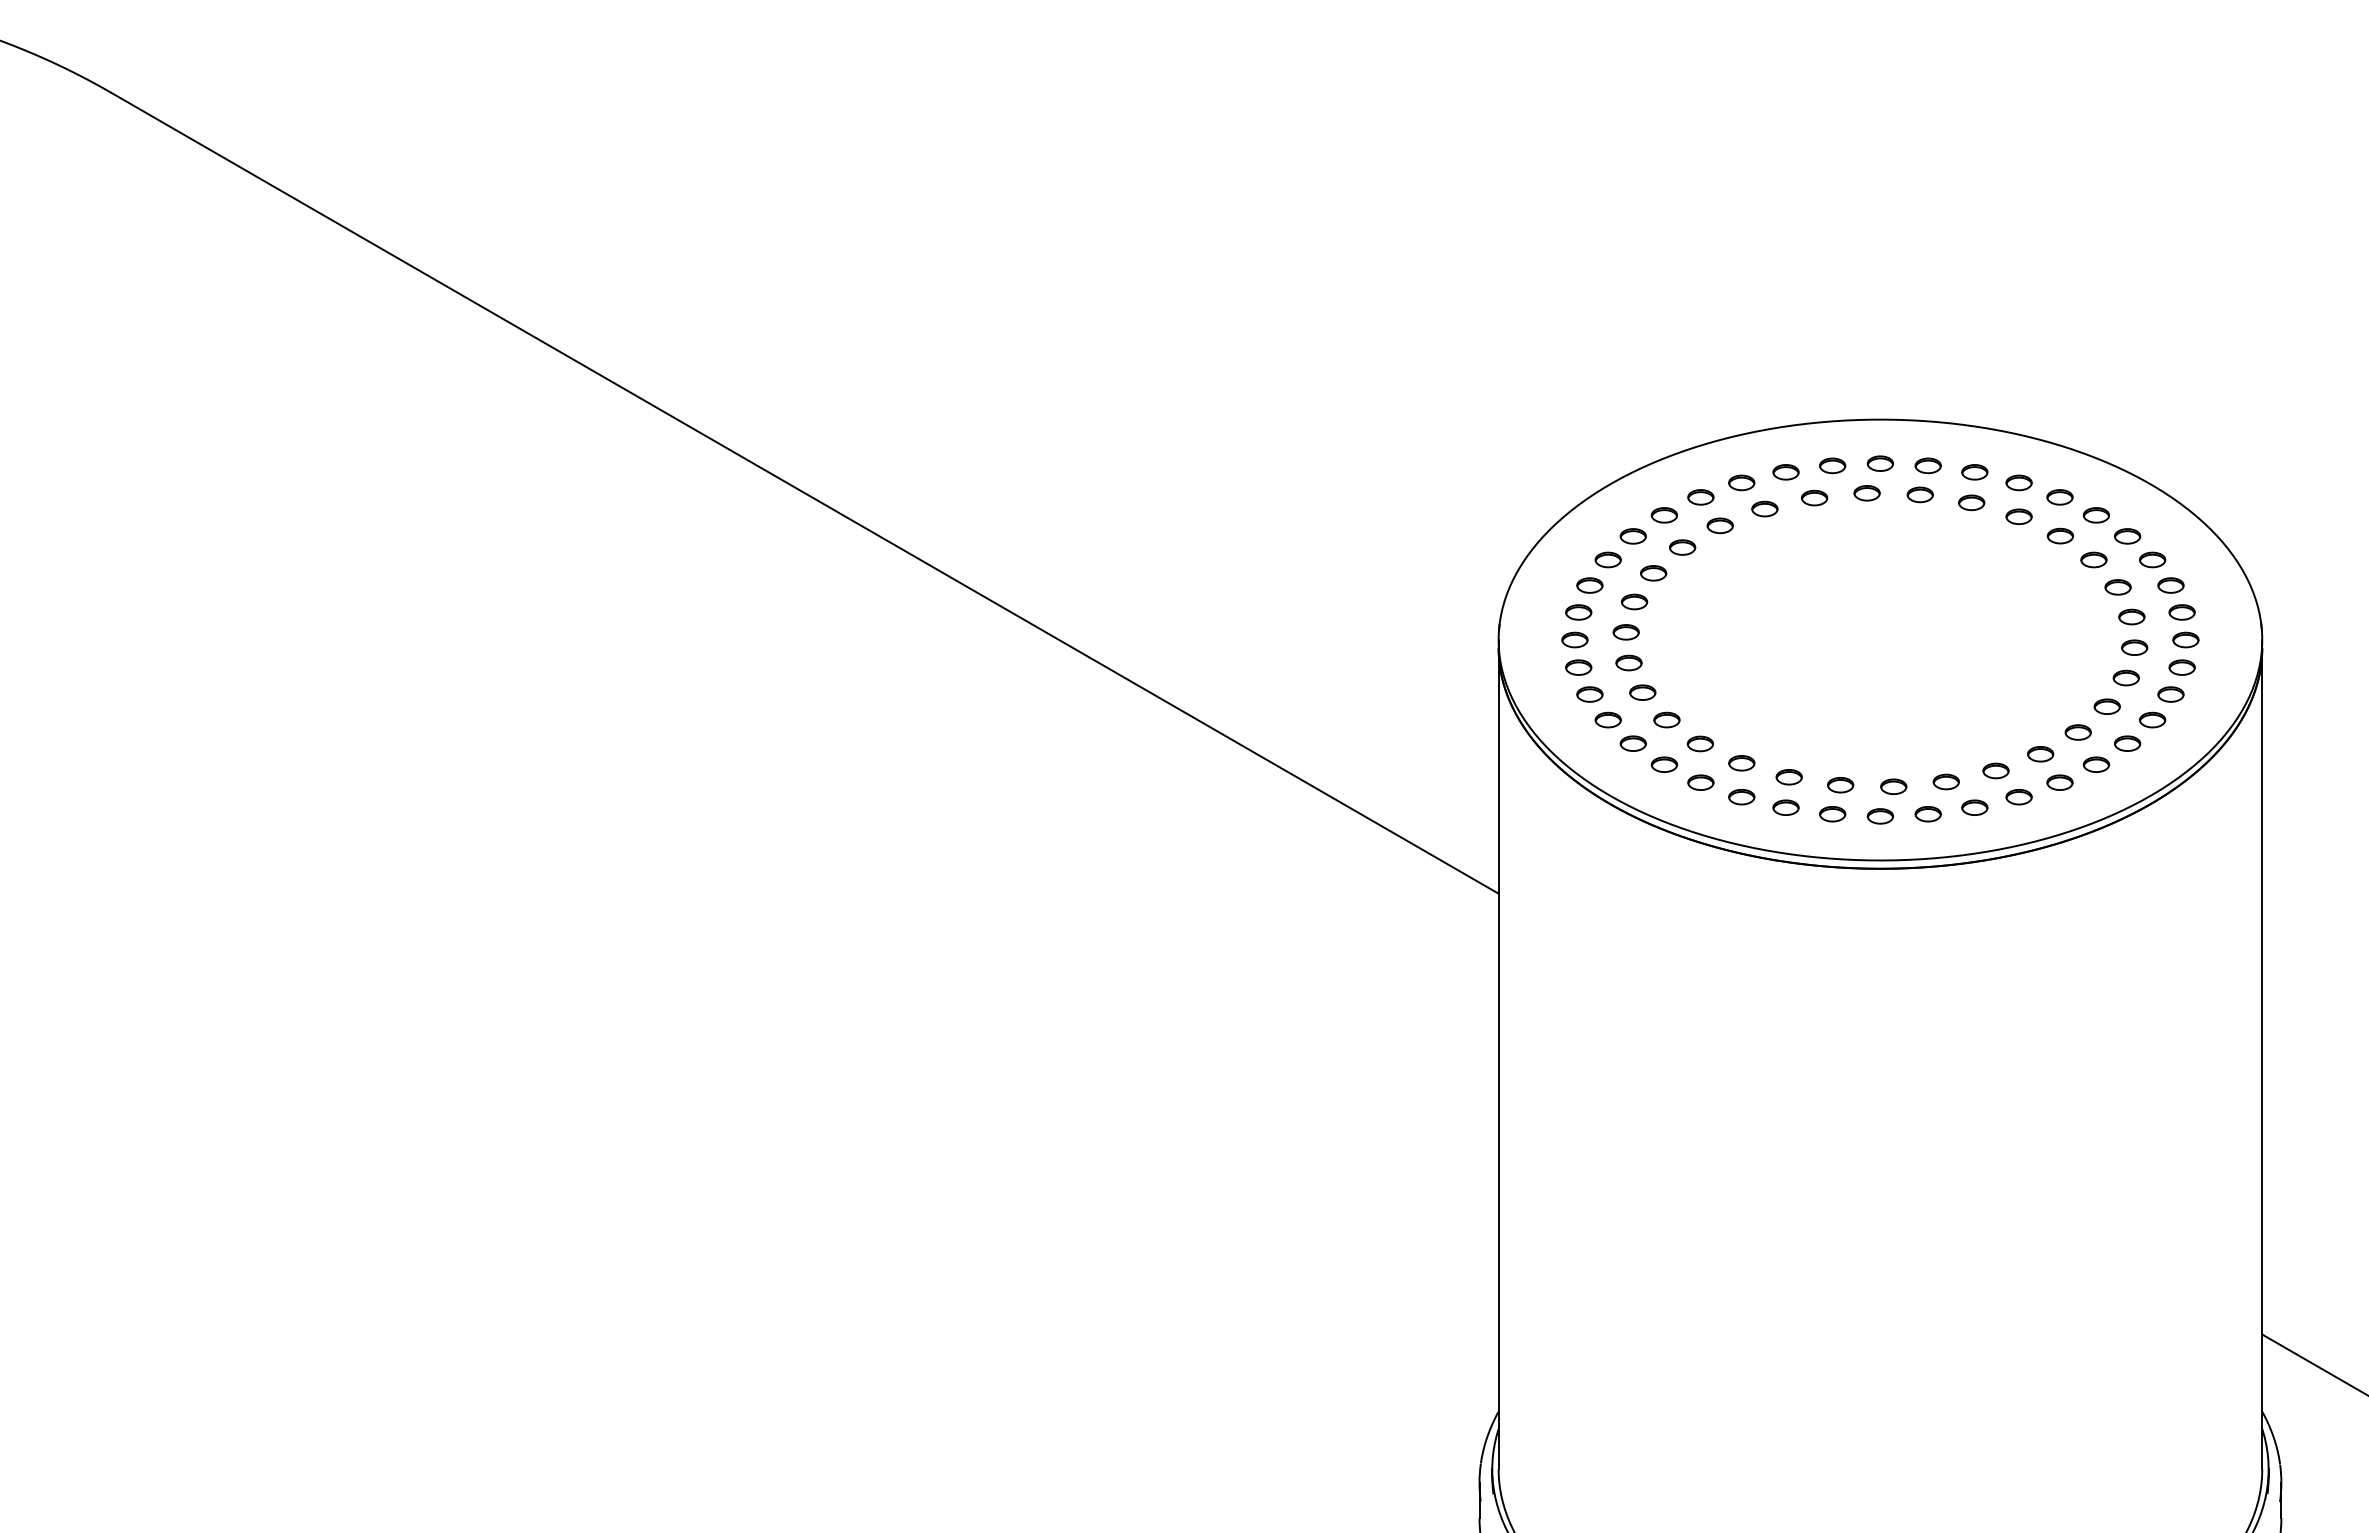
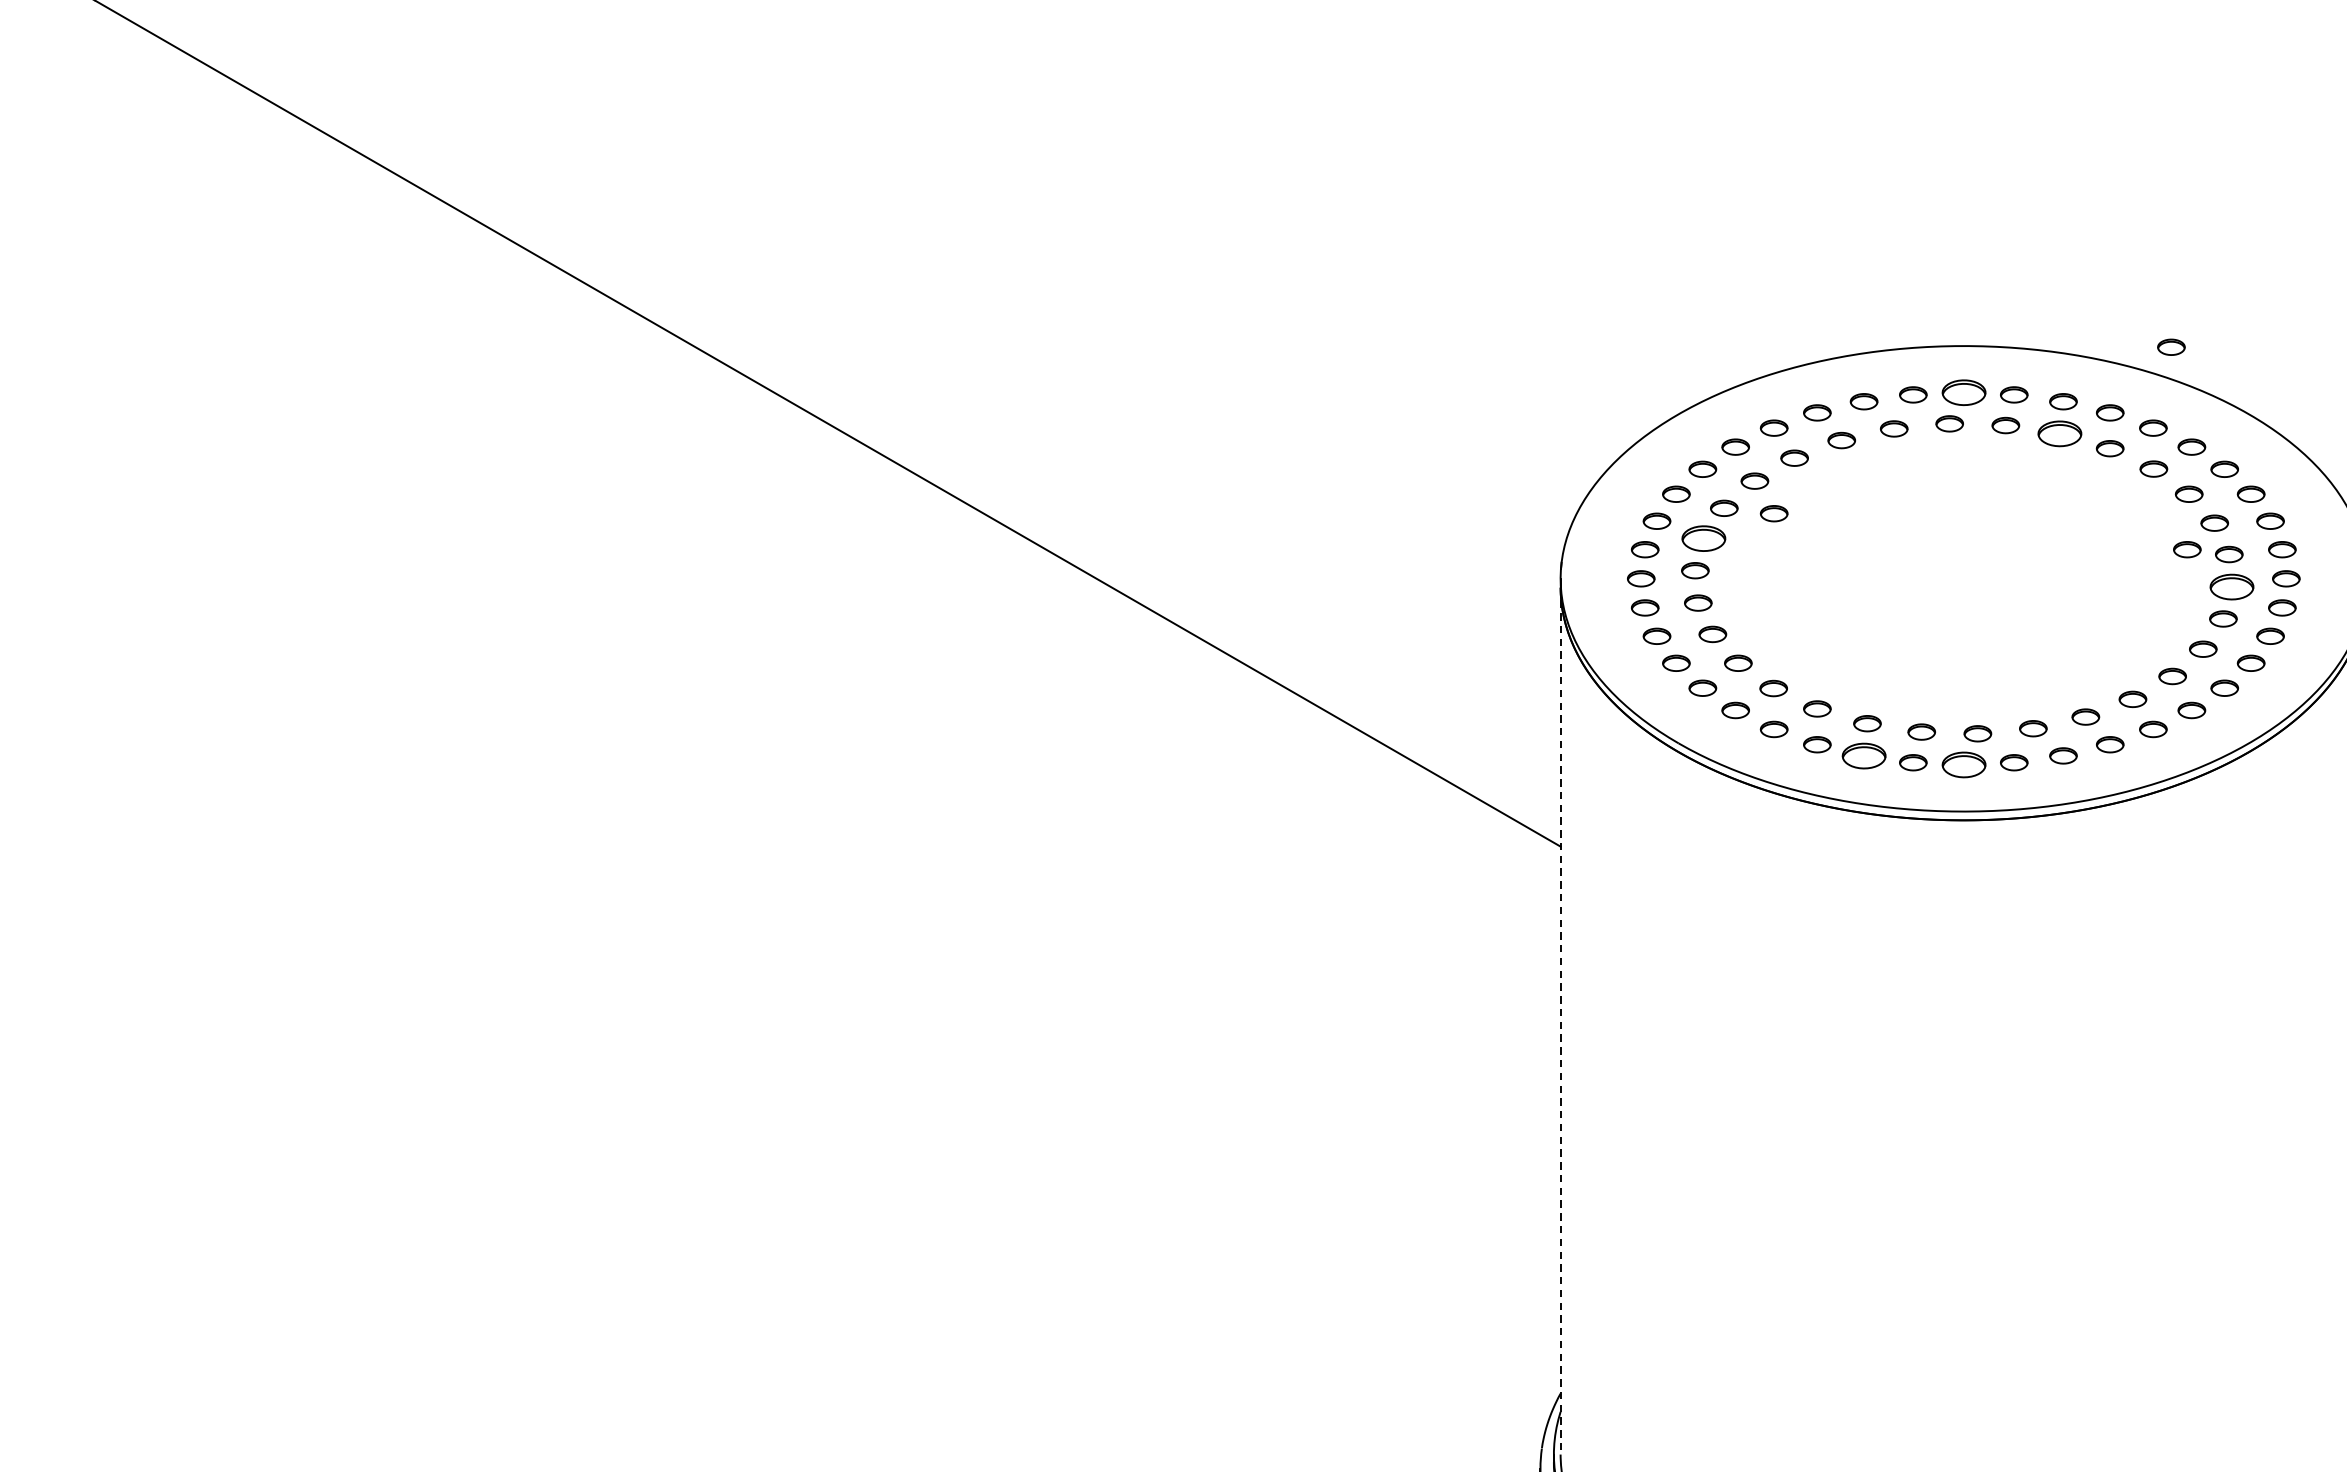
part: (2076, 420) -> (2170, 346), added
part: (1879, 463) -> (1962, 392), size x1.6
part: (1971, 502) -> (2059, 433), size x1.6
part: (1700, 578) -> (1773, 513), added
part: (1634, 601) -> (1704, 538), size x1.6
part: (2091, 612) -> (2186, 549), added
part: (2134, 647) -> (2232, 586), size x1.6
part: (1785, 807) -> (1863, 755), size x1.6
part: (1879, 816) -> (1962, 765), size x1.6
line: (1498, 1058) -> (1560, 1020), solid -> dashed

